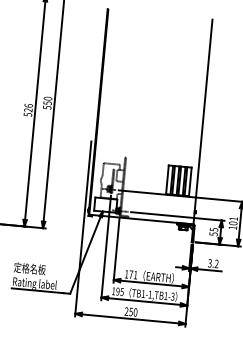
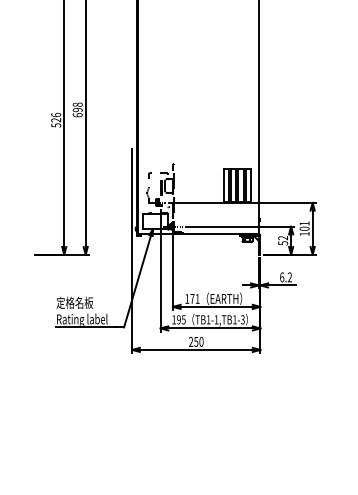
text: (47, 102) -> (77, 109), 550 -> 698
text: (214, 230) -> (283, 238), 55 -> 52
text: (210, 263) -> (282, 277), 3.2 -> 6.2

